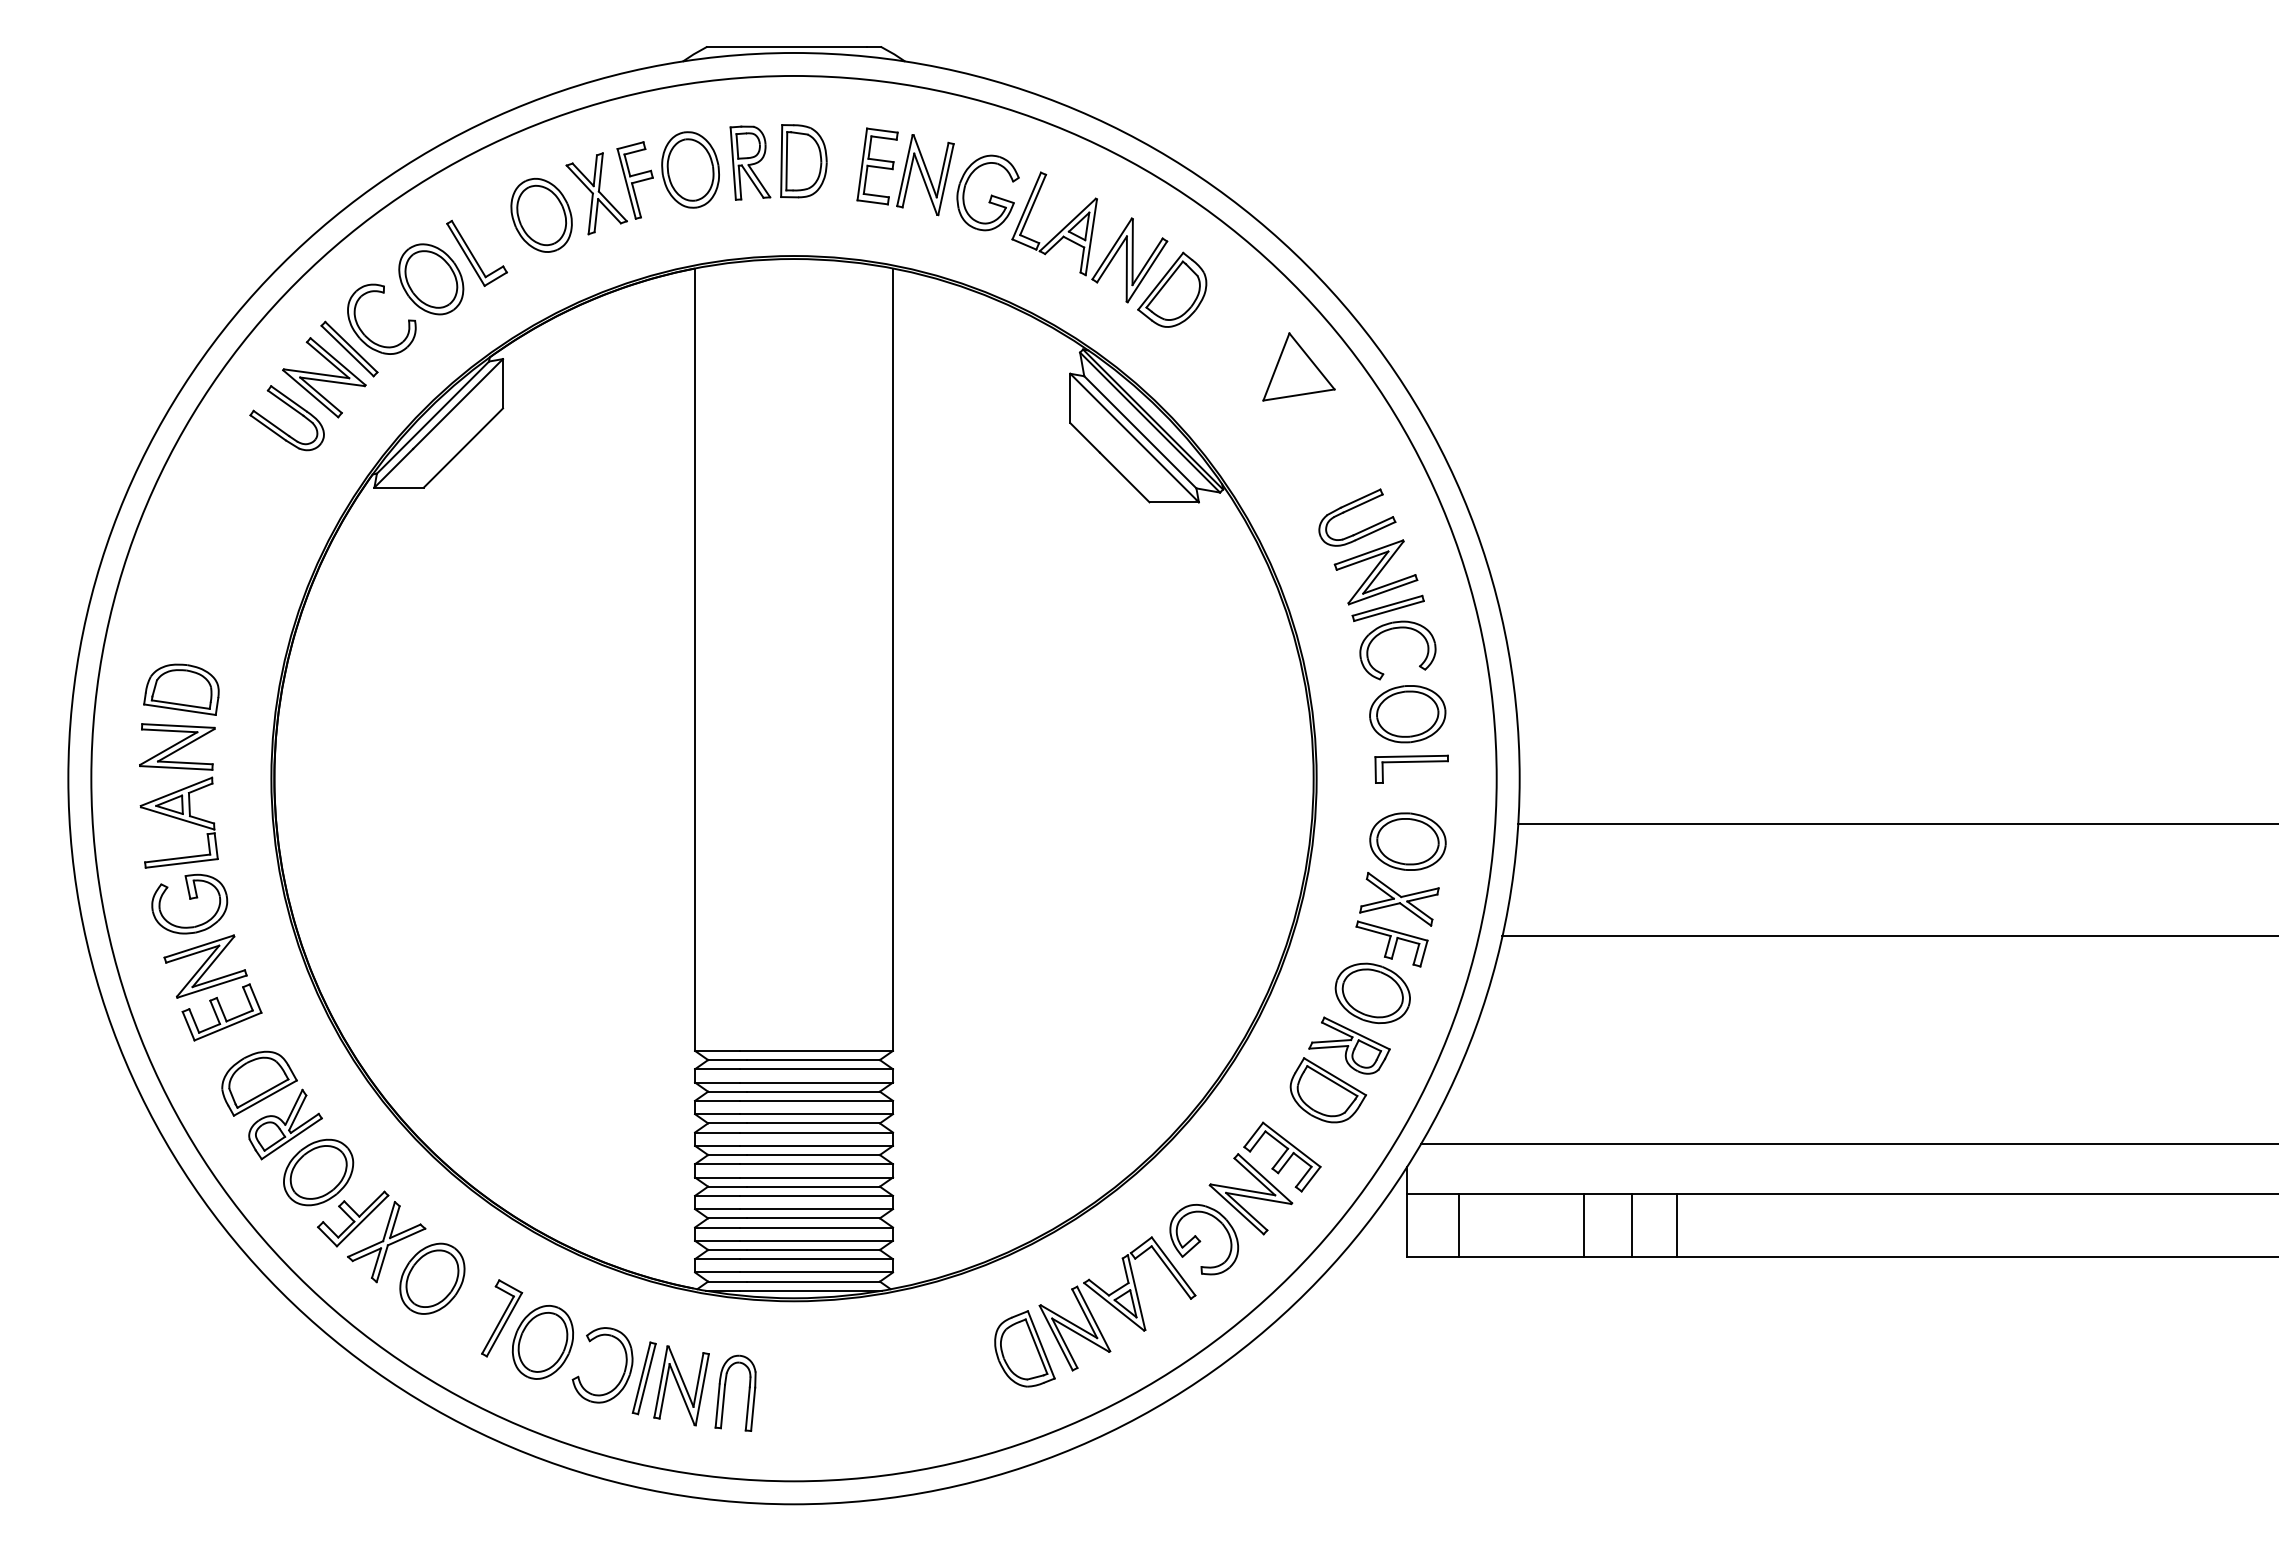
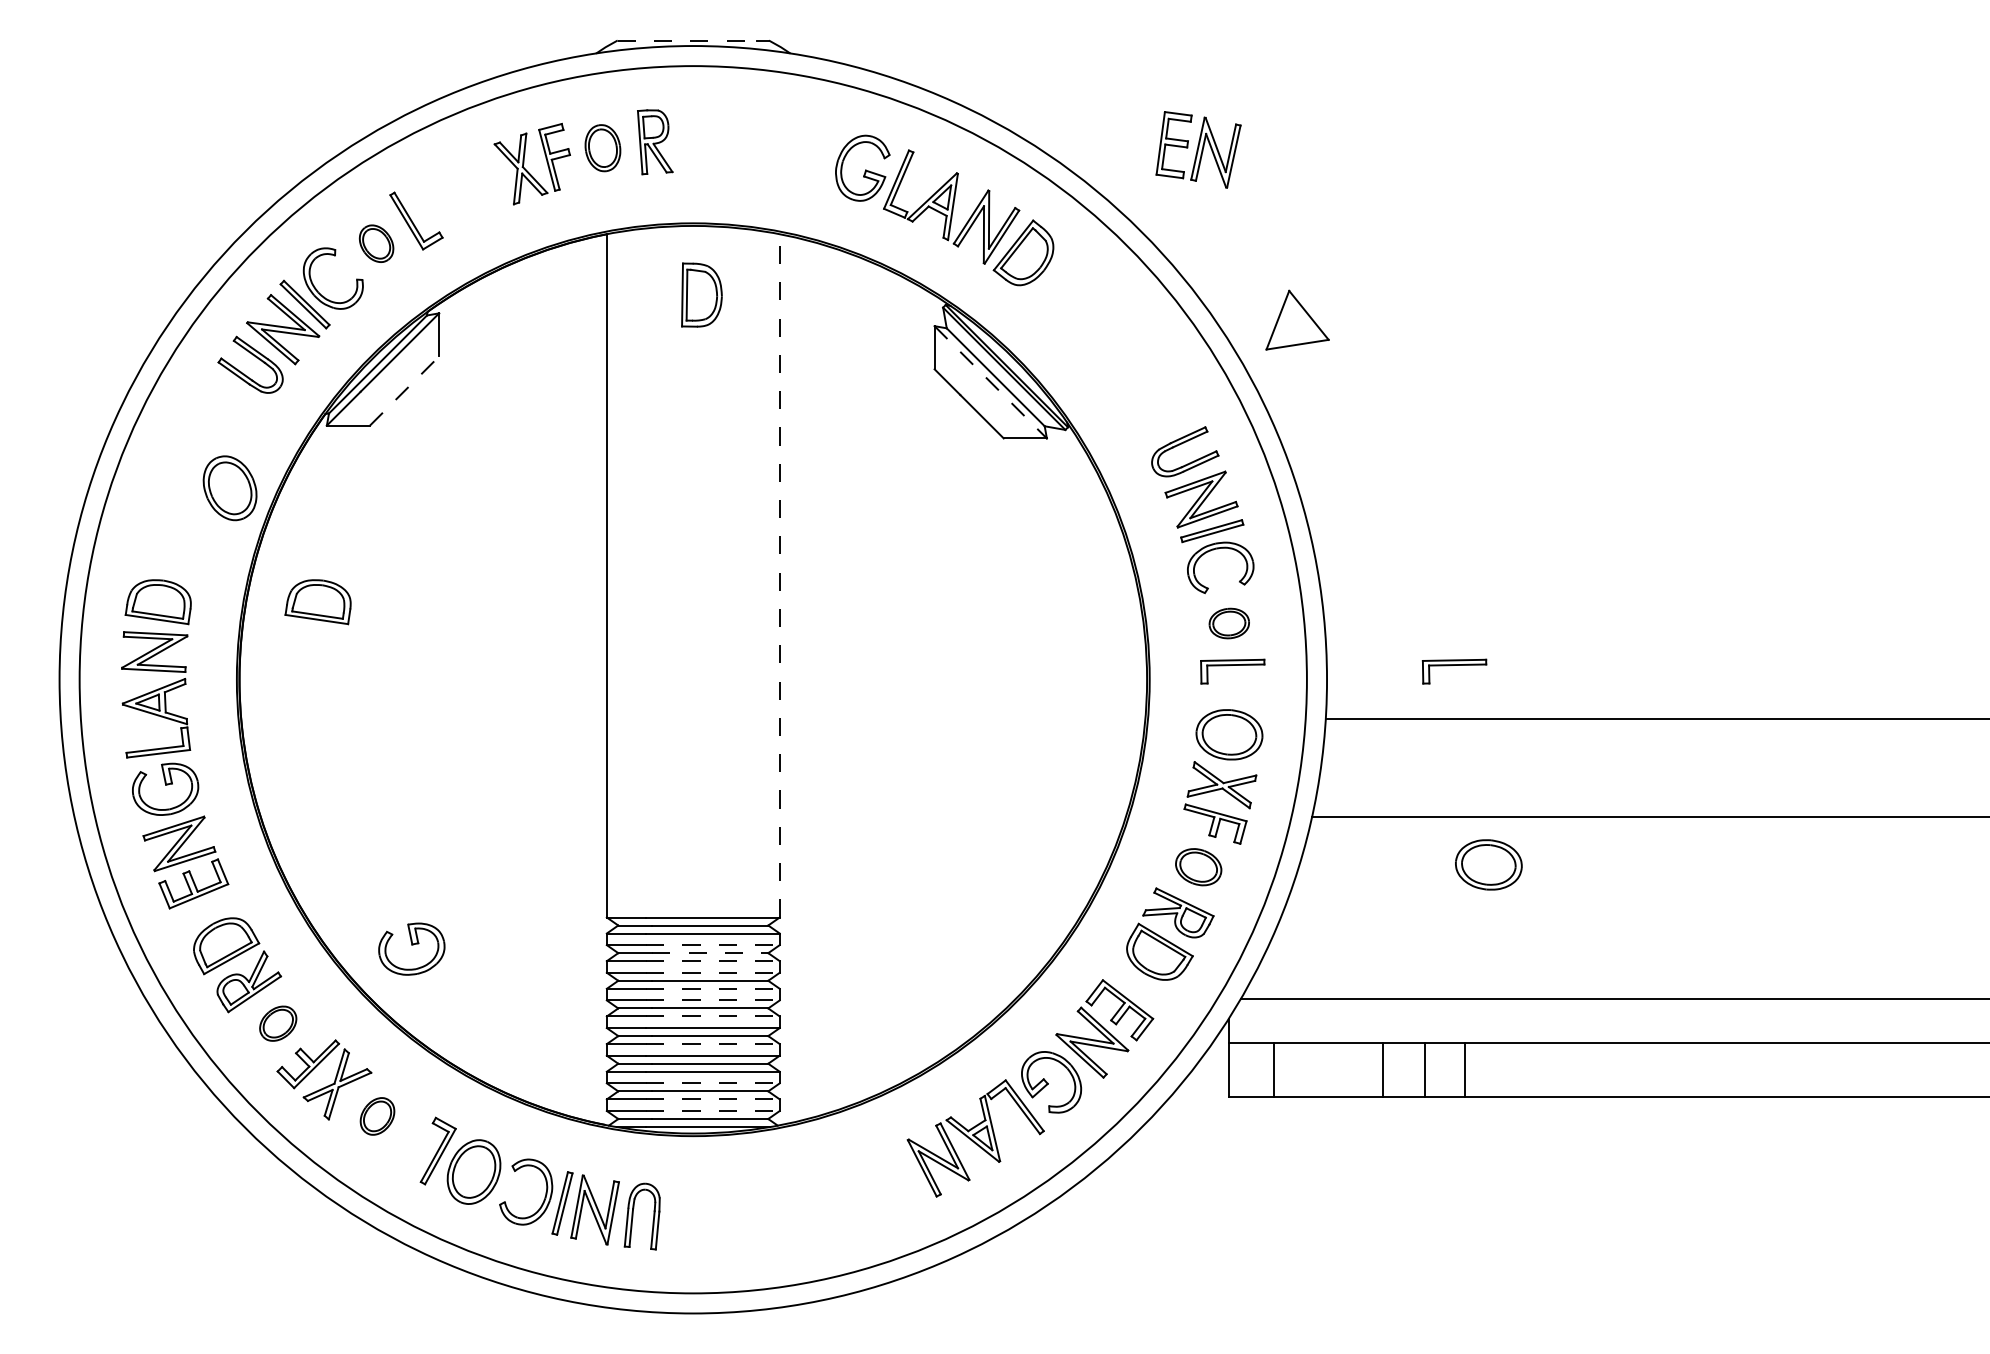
line: (786, 46) -> (686, 40), solid -> dashed
part: (803, 161) -> (701, 295), moved
part: (690, 169) -> (602, 147), size x0.7
part: (905, 171) -> (1198, 149), moved
part: (541, 215) -> (229, 488), moved
part: (431, 279) -> (376, 243), size x0.6
part: (1298, 366) -> (1297, 319), moved
line: (1133, 437) -> (989, 381), solid -> dashed
line: (463, 448) -> (404, 391), solid -> dashed
line: (893, 659) -> (780, 575), solid -> dashed
part: (364, 689) -> (318, 601), added
part: (1407, 714) -> (1229, 623), size x0.6
part: (1665, 768) -> (1454, 670), added
part: (1704, 990) -> (1488, 864), added
part: (1372, 992) -> (1198, 866), size x0.7
line: (816, 1082) -> (712, 945), solid -> dashed
part: (471, 1086) -> (411, 948), added
line: (814, 1091) -> (711, 952), solid -> dashed
line: (816, 1100) -> (712, 960), solid -> dashed
line: (816, 1114) -> (712, 973), solid -> dashed
line: (816, 1132) -> (712, 988), solid -> dashed
line: (816, 1145) -> (712, 1000), solid -> dashed
line: (816, 1164) -> (712, 1016), solid -> dashed
part: (318, 1172) -> (278, 1023), size x0.6
line: (816, 1195) -> (712, 1043), solid -> dashed
line: (816, 1240) -> (712, 1083), solid -> dashed
line: (816, 1259) -> (712, 1099), solid -> dashed
line: (816, 1272) -> (712, 1111), solid -> dashed
part: (432, 1278) -> (377, 1116), size x0.6
part: (1024, 1348) -> (894, 1177), removed

